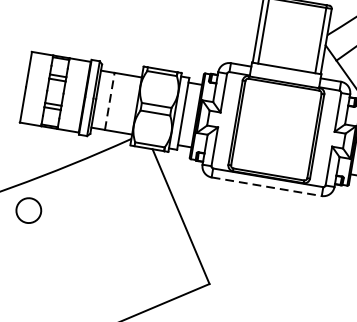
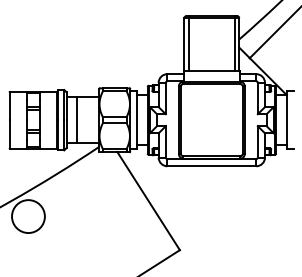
line: (109, 100) -> (77, 119), dashed -> solid
line: (267, 187) -> (212, 166), dashed -> solid
circle: (28, 210) -> (28, 216), size x1.67

